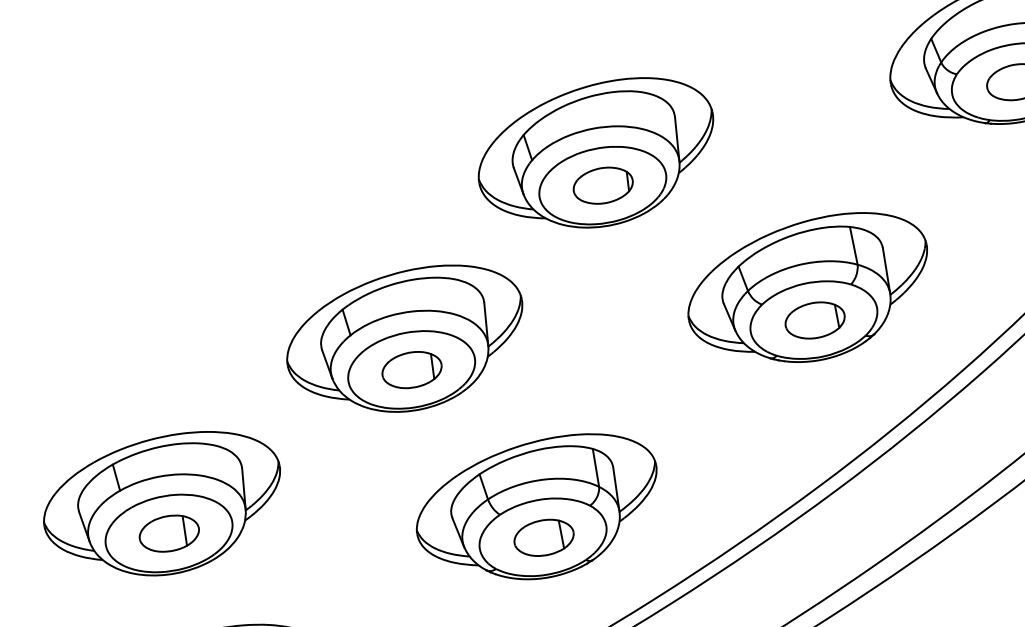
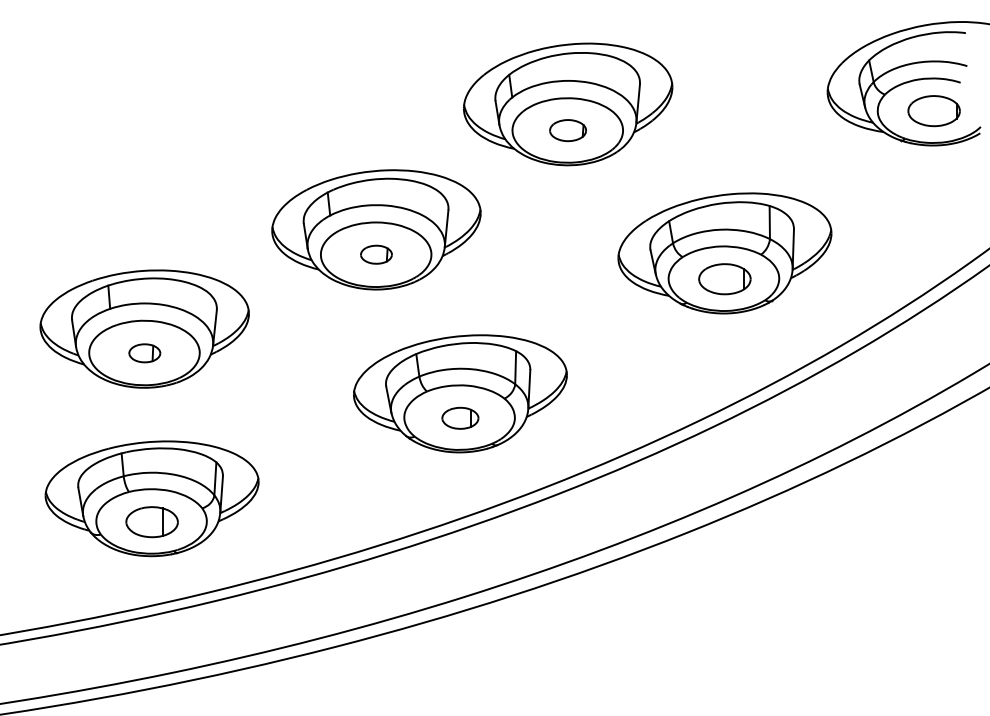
part: (602, 185) -> (567, 130), size x0.7
part: (412, 369) -> (376, 254), size x0.6
part: (169, 534) -> (144, 353), size x0.6
part: (544, 538) -> (460, 418), size x0.7

